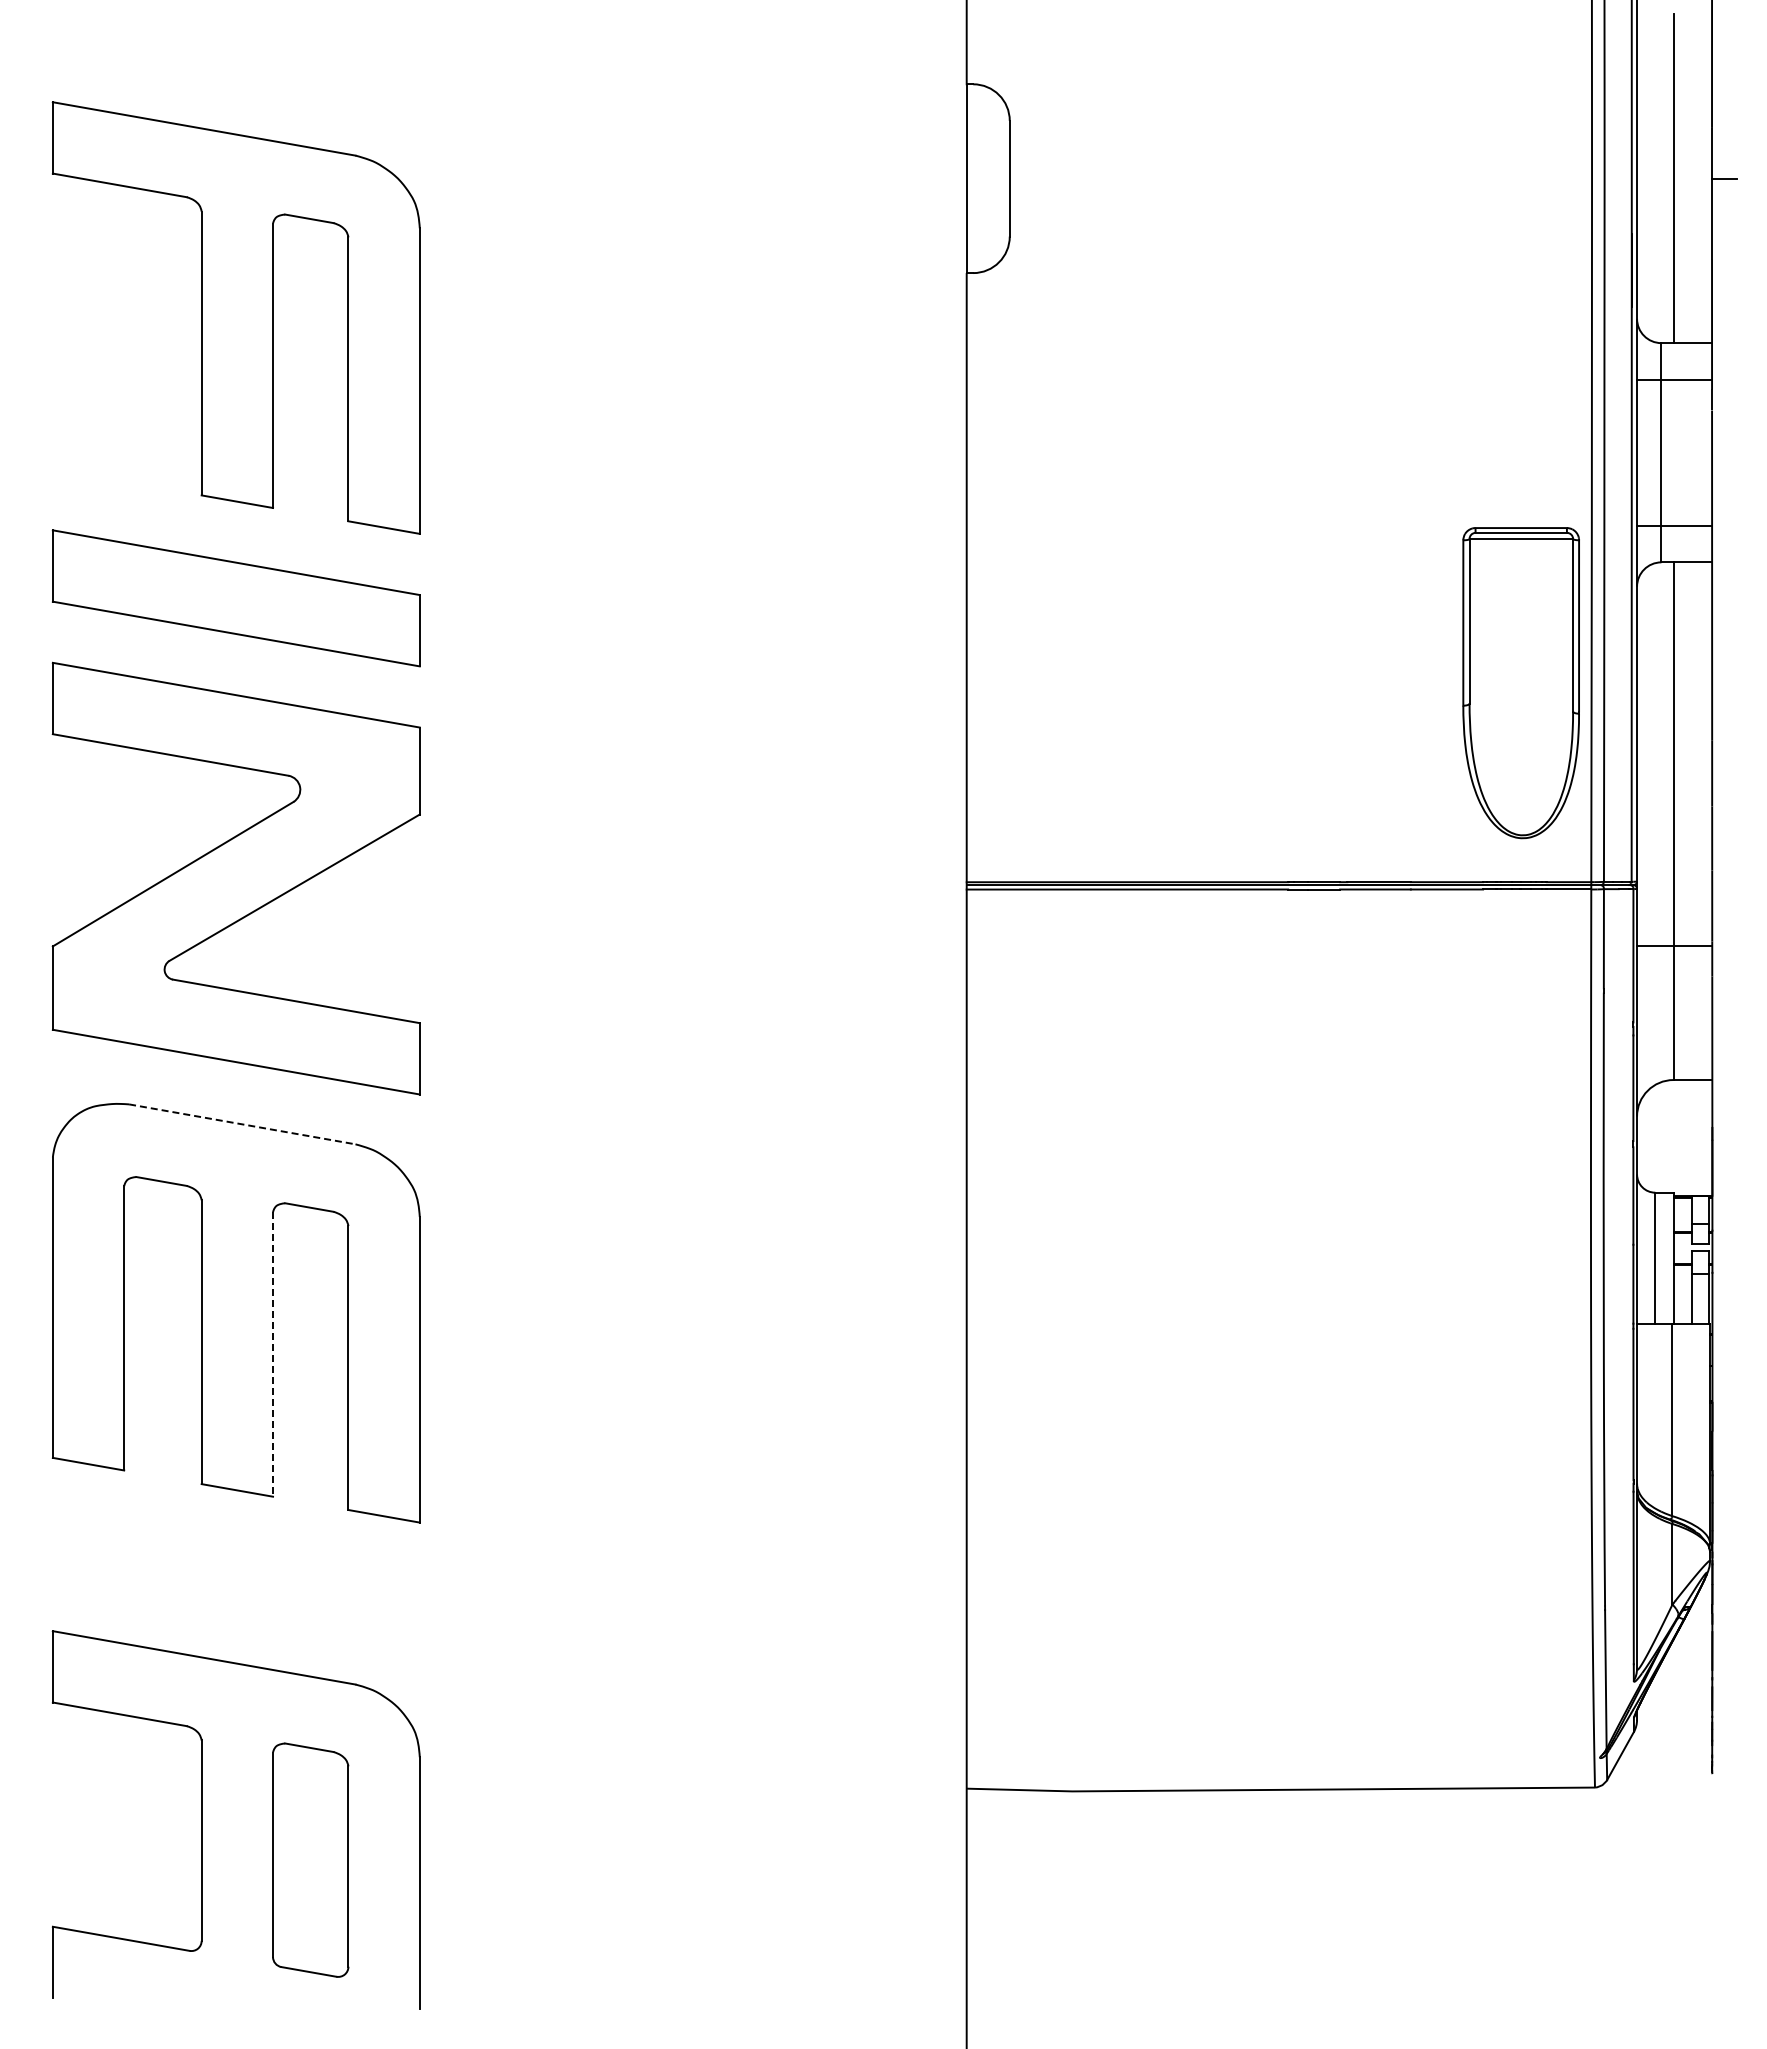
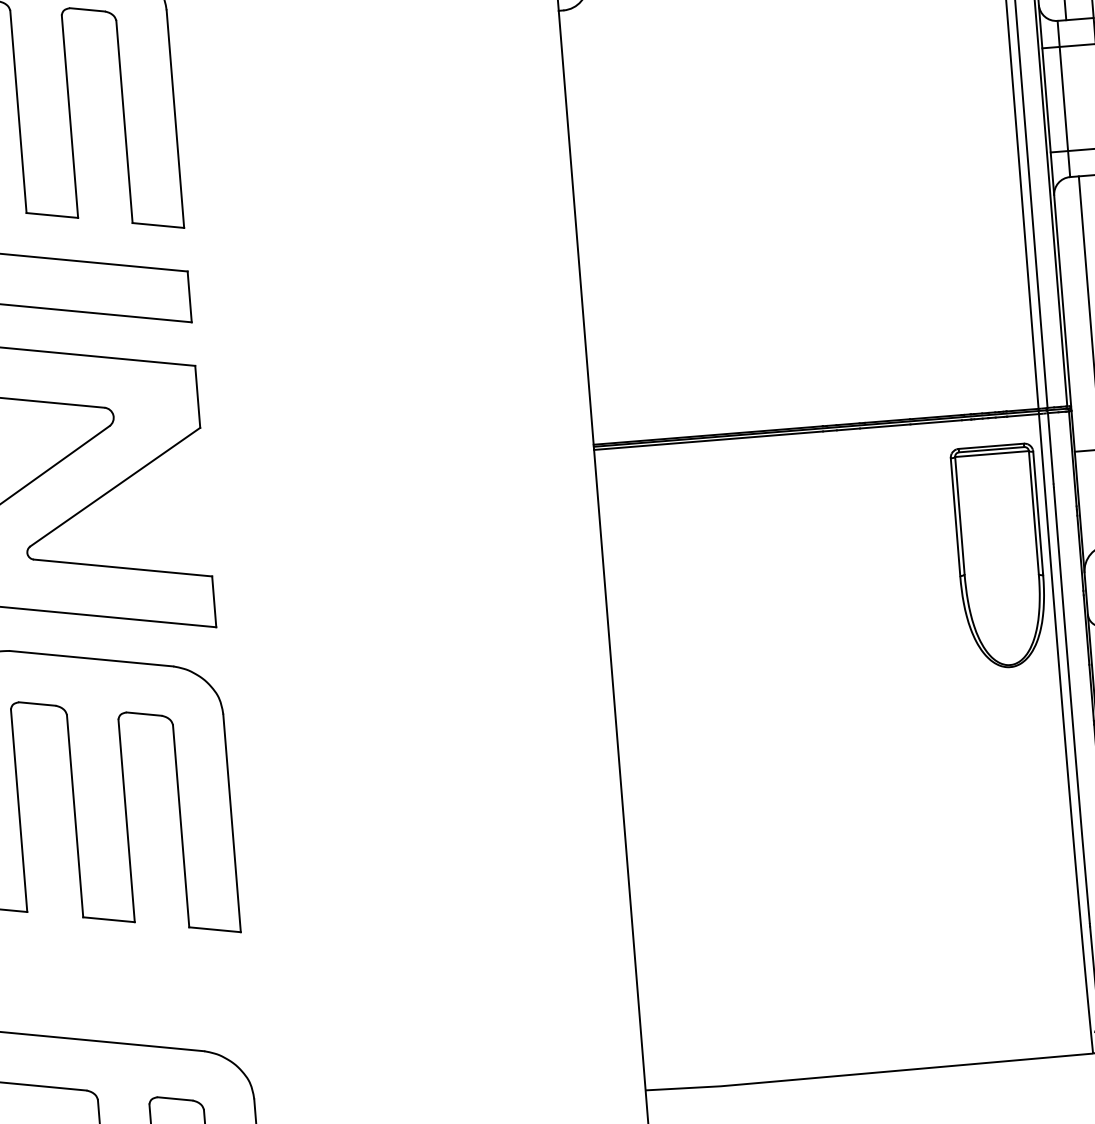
part: (1520, 683) -> (999, 557), moved
line: (242, 1124) -> (91, 658), dashed -> solid
line: (273, 1355) -> (127, 821), dashed -> solid

